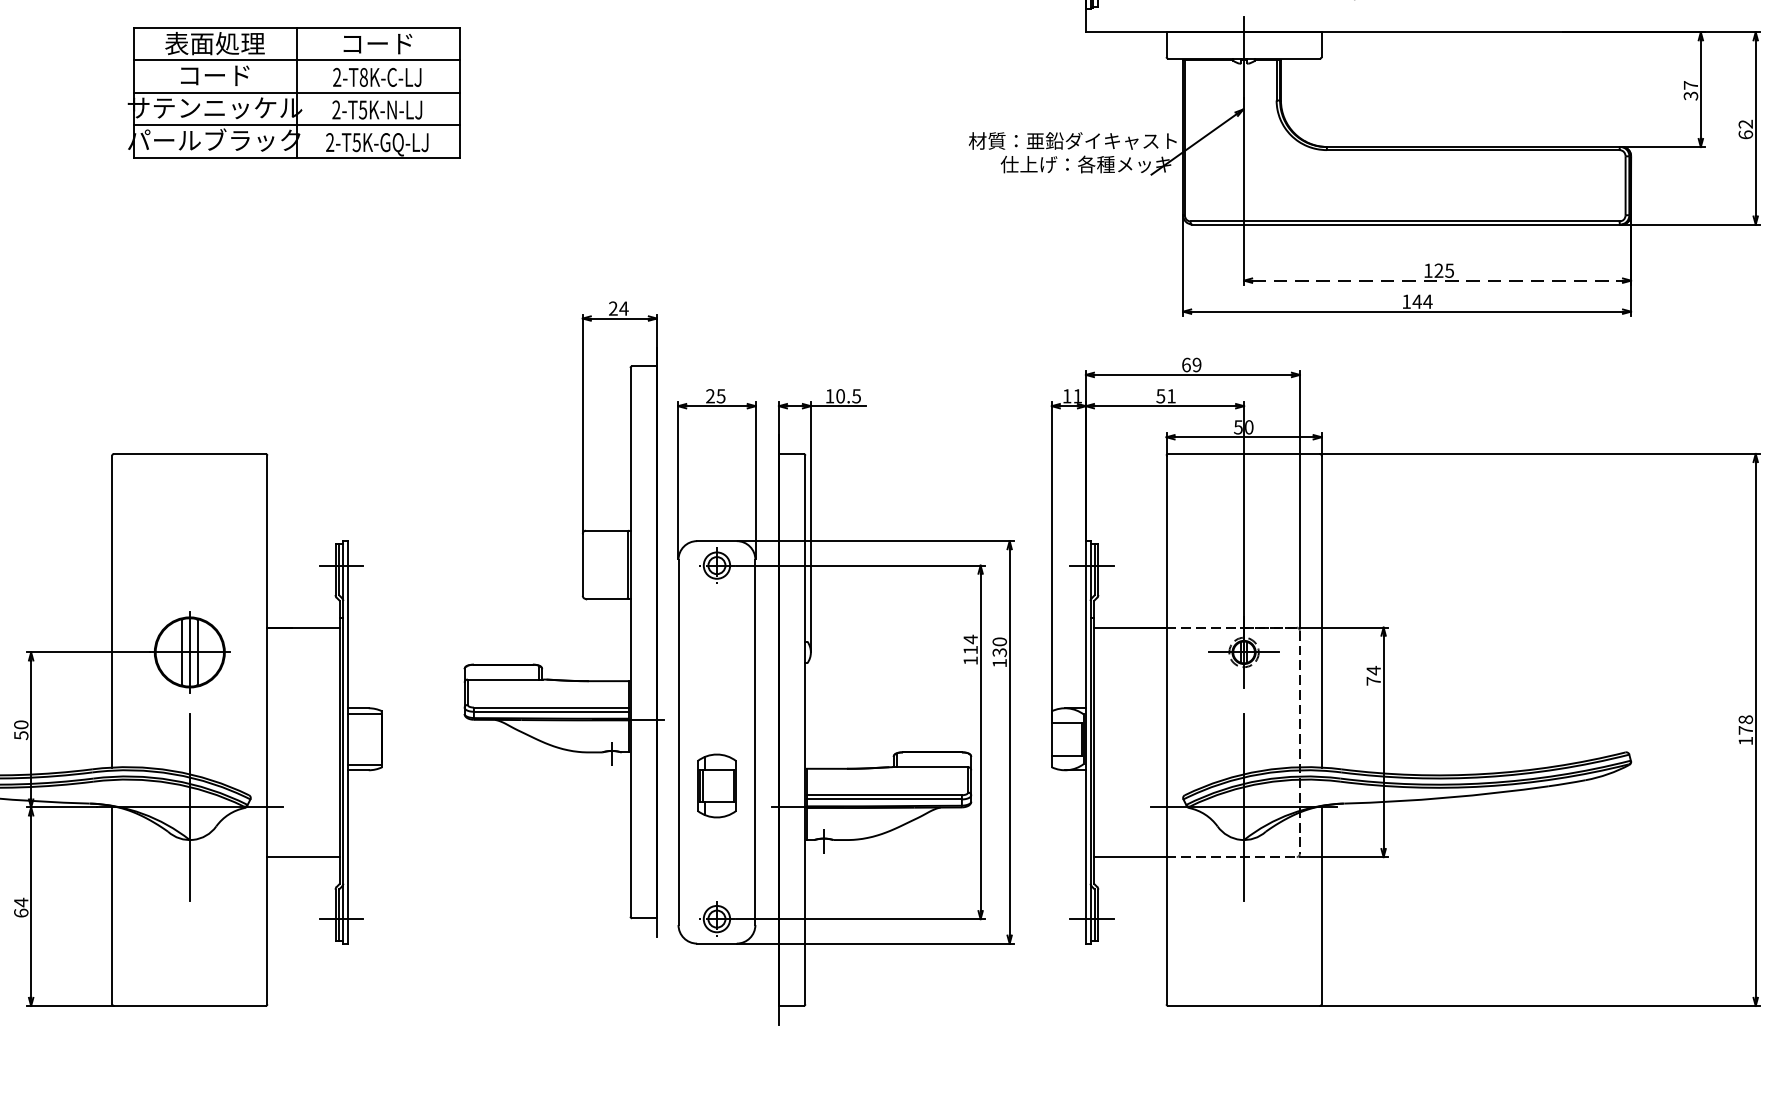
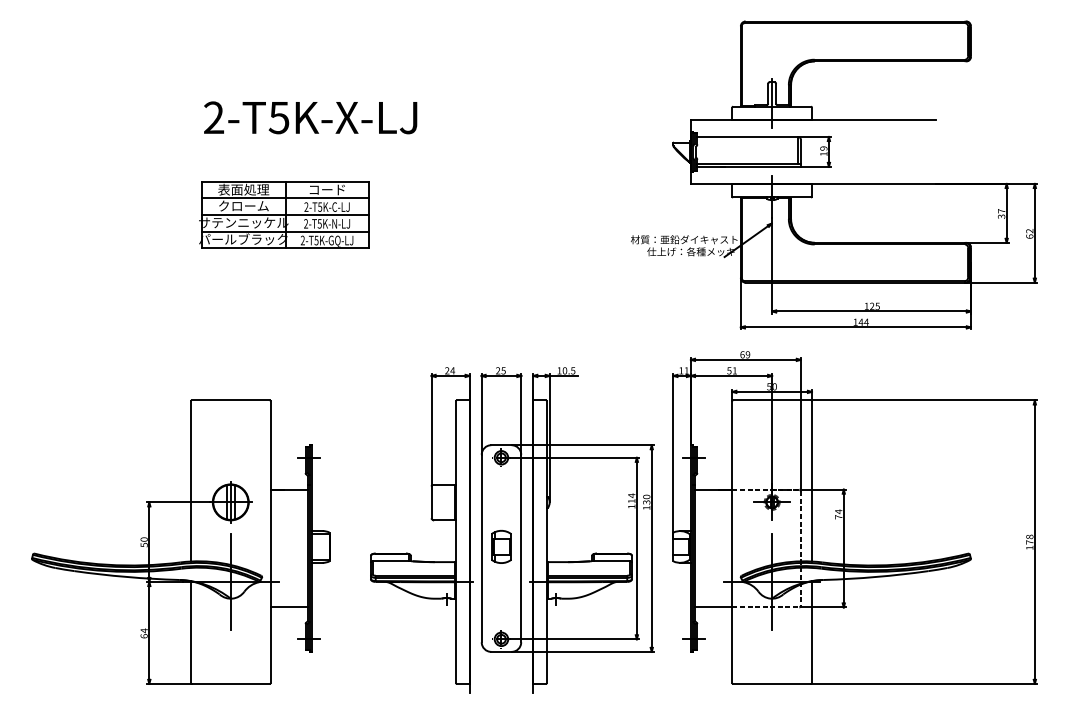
text: (214, 74) -> (243, 205), コード -> クローム
text: (364, 76) -> (320, 206), 2-T8K-C-LJ -> 2-T5K-C-LJ
line: (1437, 280) -> (871, 311), dashed -> solid
part: (582, 600) -> (431, 520), moved
part: (717, 785) -> (501, 546), moved

